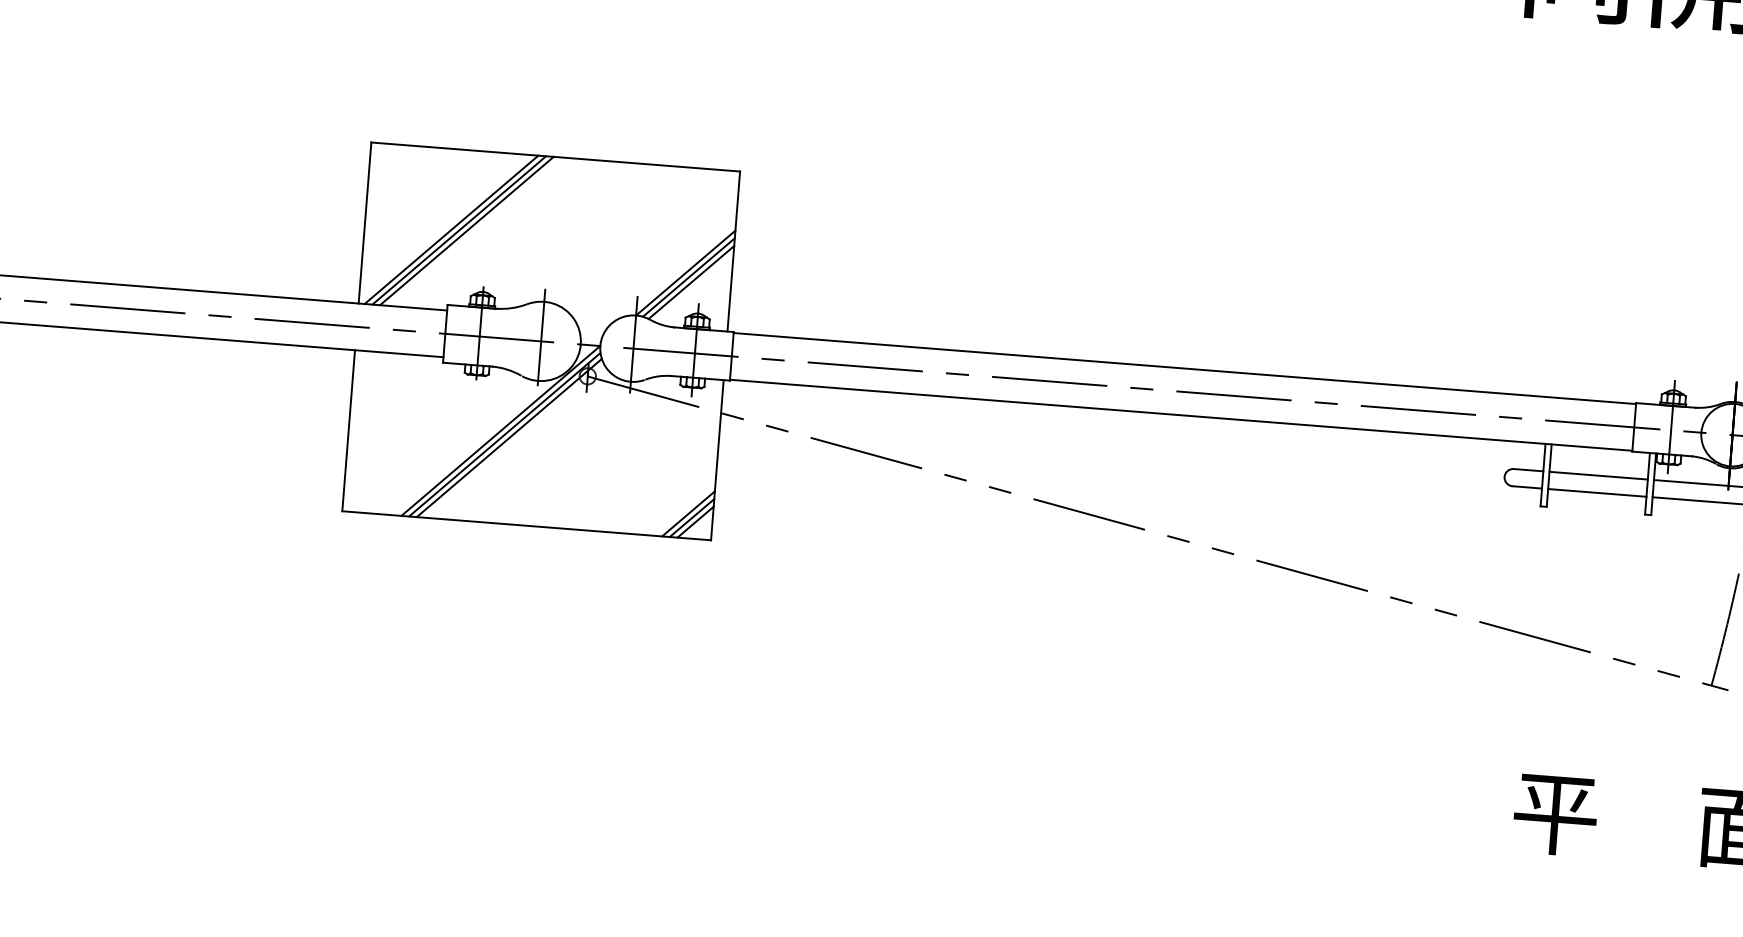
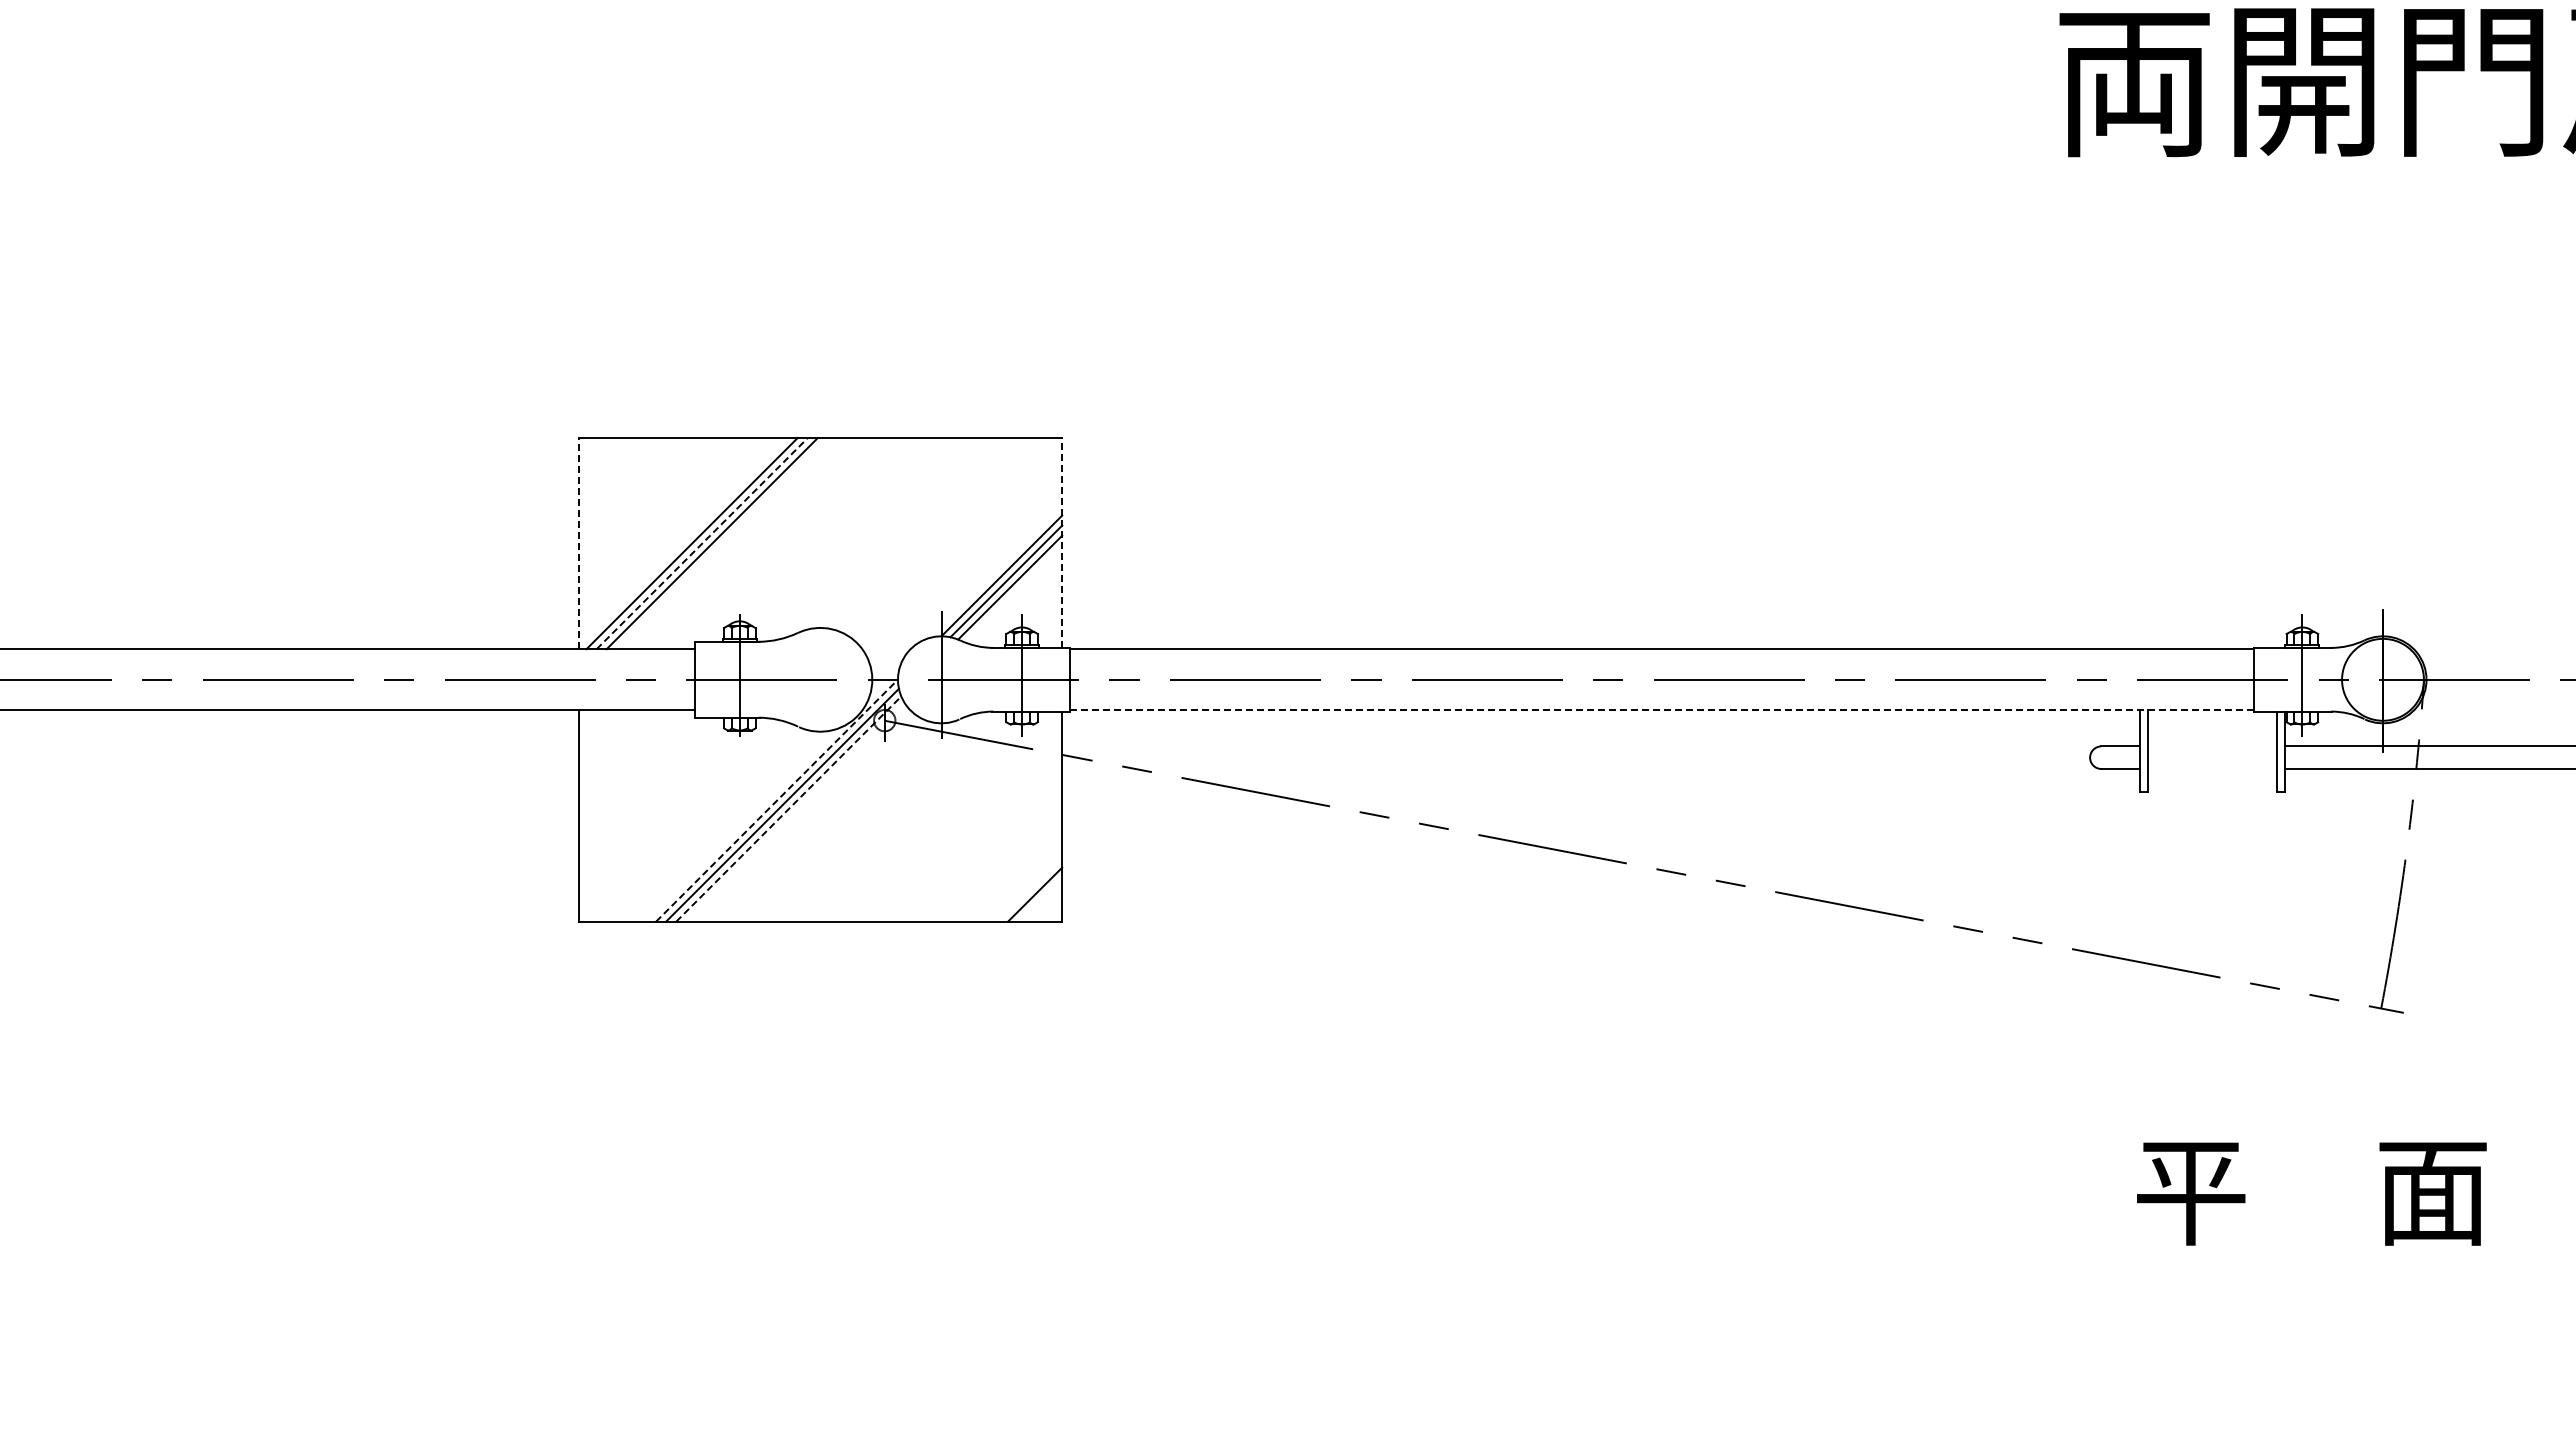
line: (364, 222) -> (578, 543), solid -> dashed
line: (459, 230) -> (702, 543), solid -> dashed
line: (734, 251) -> (1062, 542), solid -> dashed
line: (541, 337) -> (820, 674), removed
line: (1181, 415) -> (1662, 710), solid -> dashed
line: (501, 430) -> (777, 800), solid -> dashed
line: (509, 437) -> (789, 808), solid -> dashed
line: (1598, 475) -> (2212, 746), removed
line: (1597, 492) -> (2212, 768), removed
line: (688, 513) -> (1030, 889), removed
line: (695, 522) -> (1040, 899), removed

